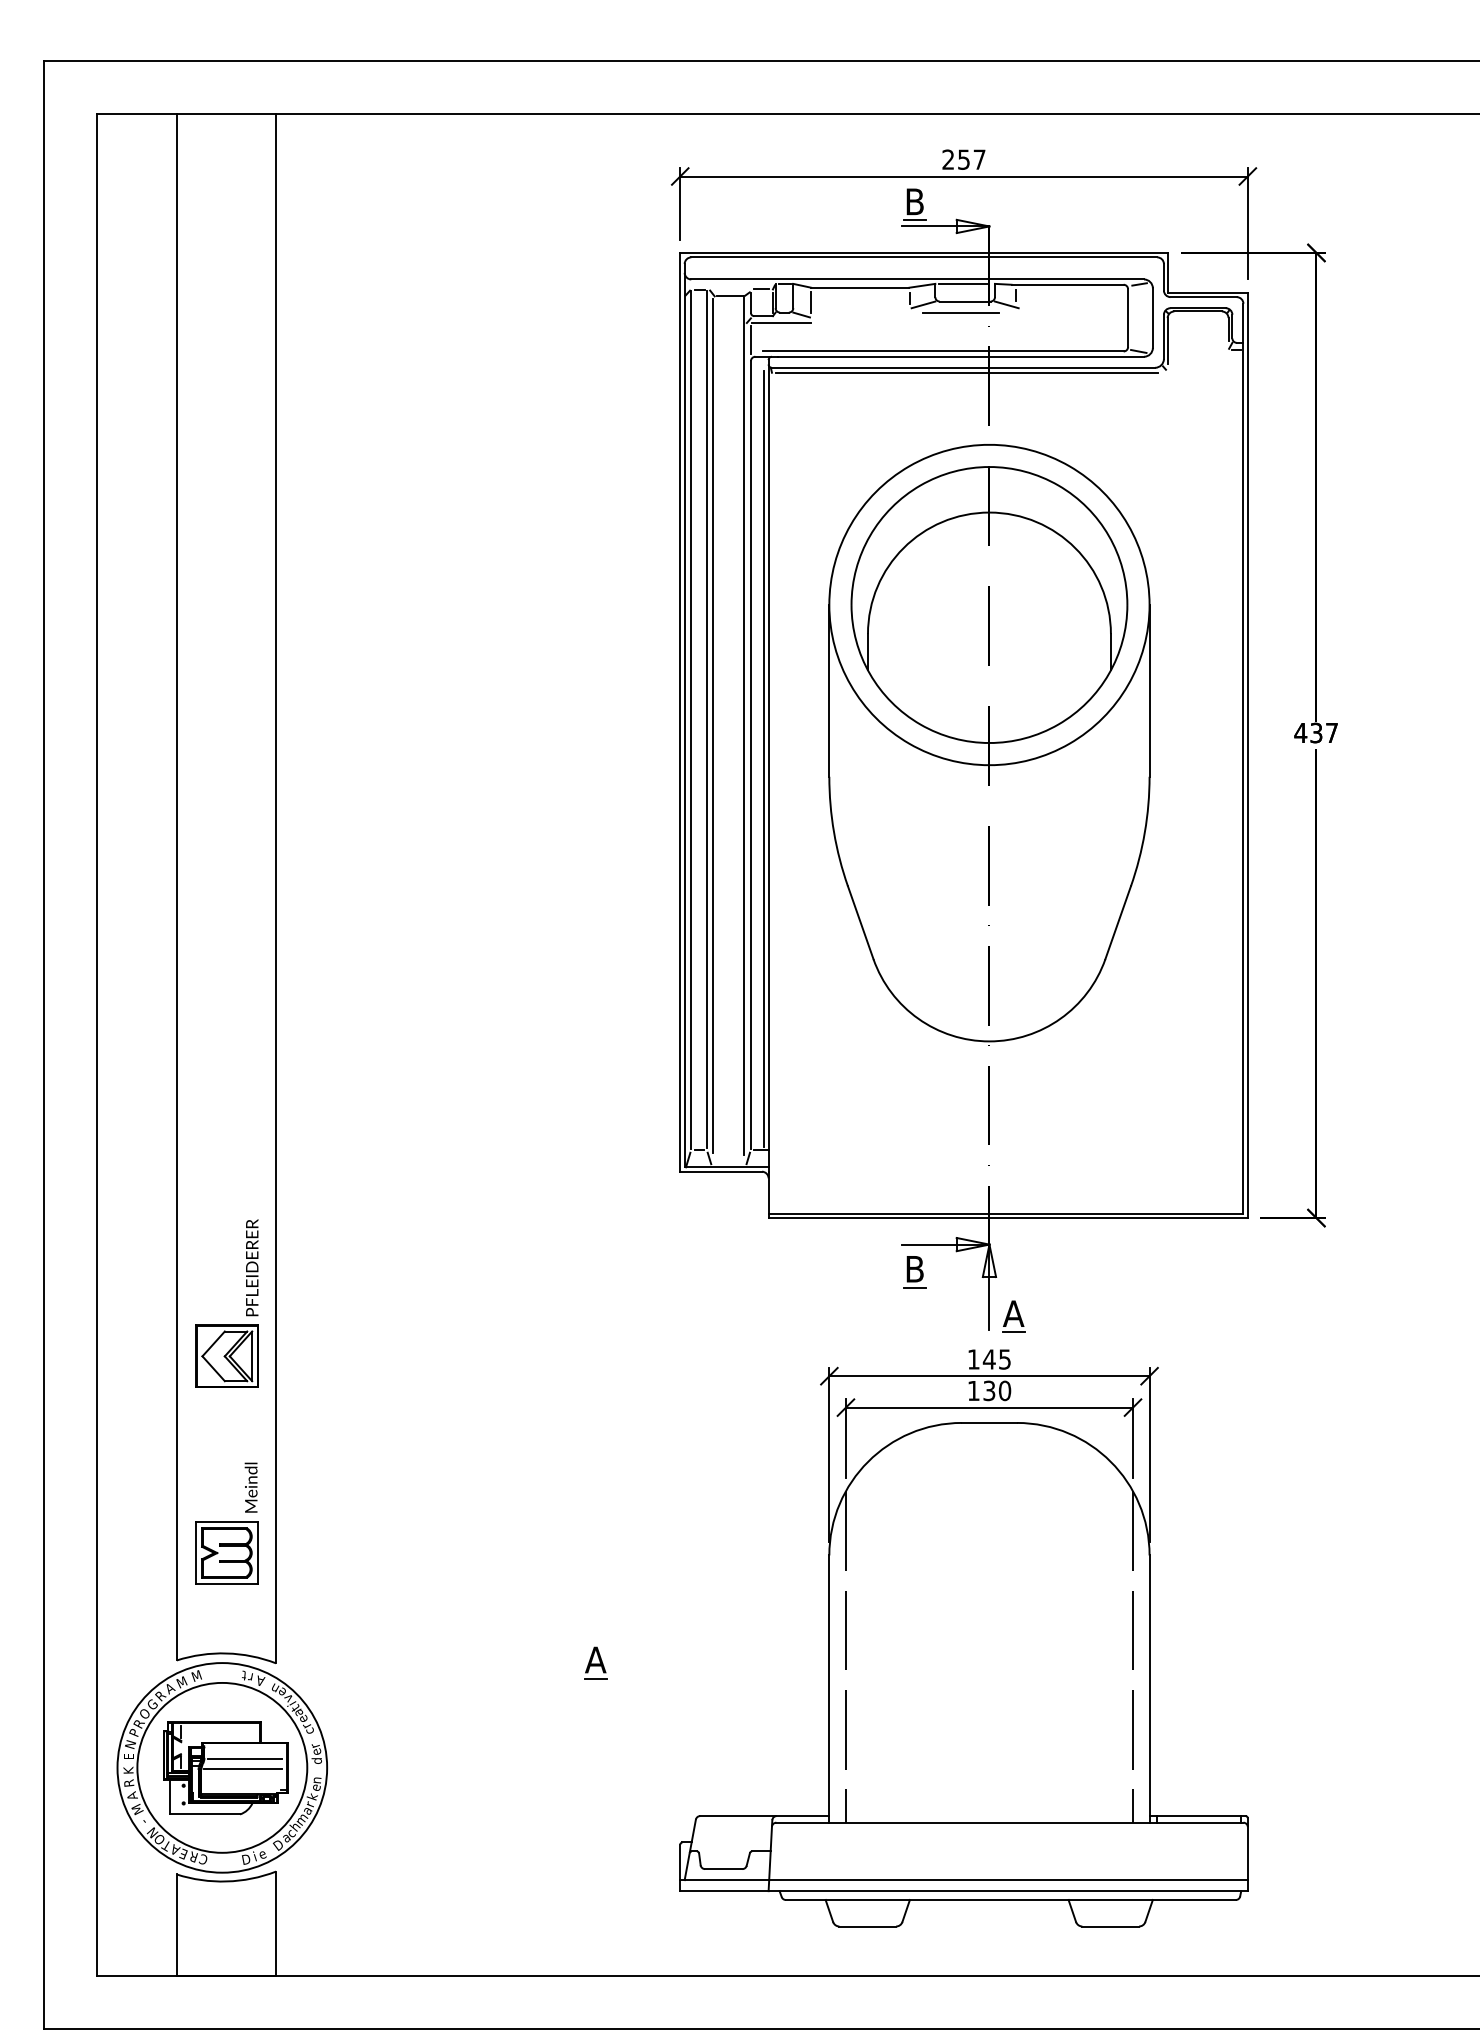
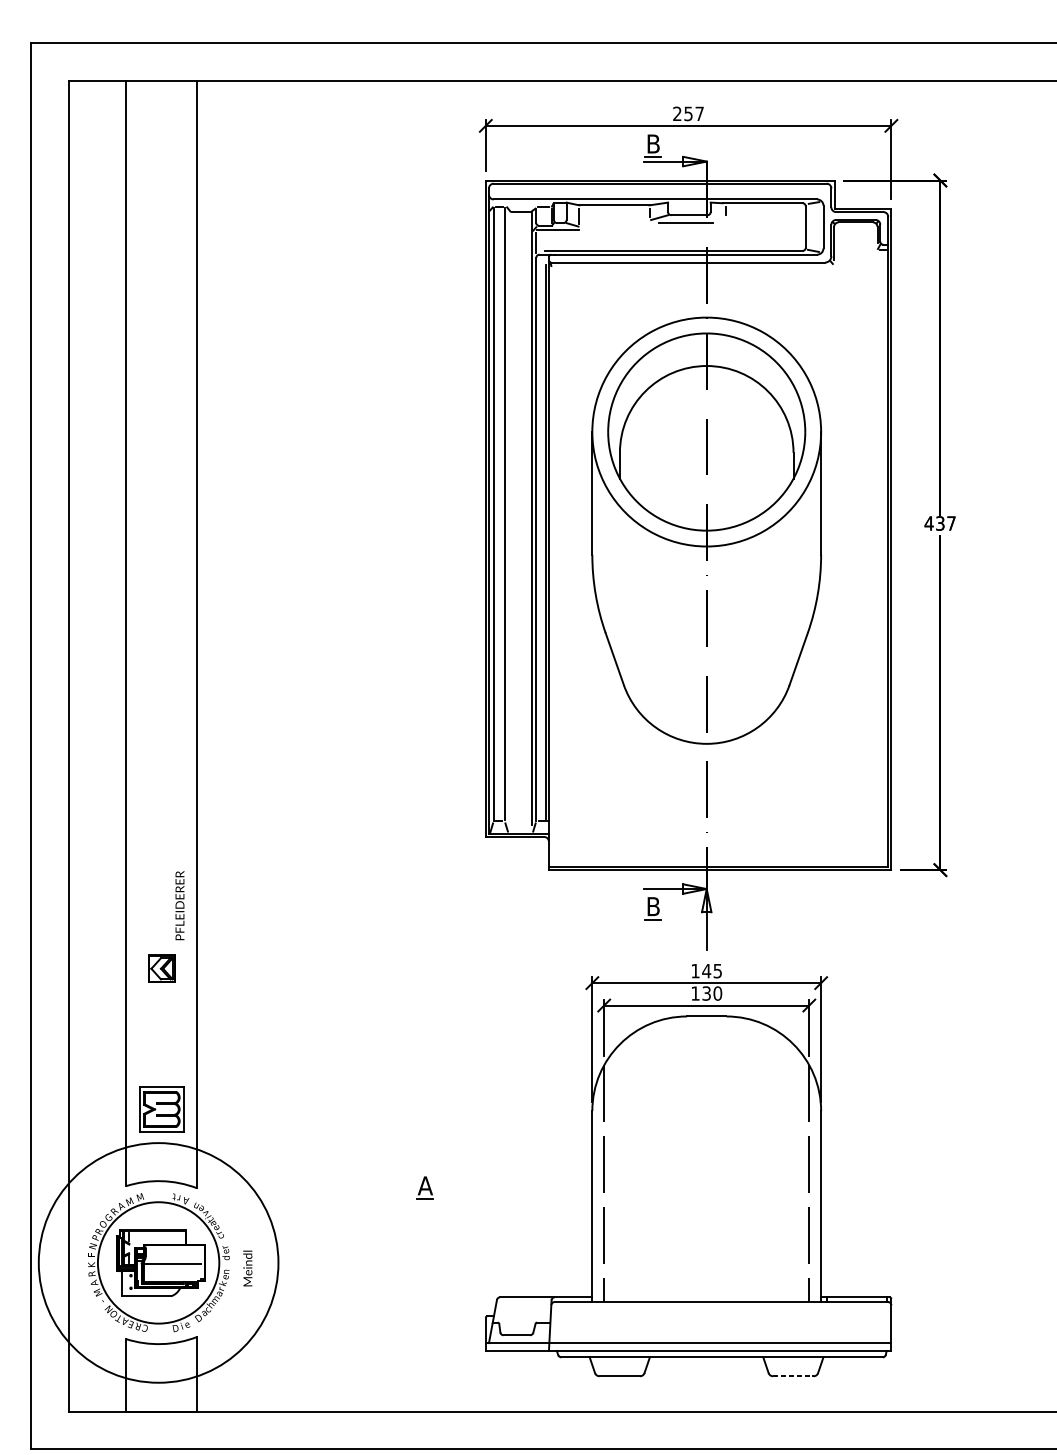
line: (963, 283) -> (688, 202), removed
line: (1006, 304) -> (718, 217), removed
line: (966, 372) -> (690, 265), removed
line: (713, 725) -> (509, 518), removed
part: (1013, 1316) -> (723, 940), removed
part: (226, 1355) -> (161, 968), size x0.6
text: (250, 1487) -> (247, 1268), moved
line: (244, 1758) -> (174, 1256), removed
circle: (222, 1767) -> (158, 1262), size x1.6
line: (1111, 1926) -> (793, 1376), solid -> dashed

